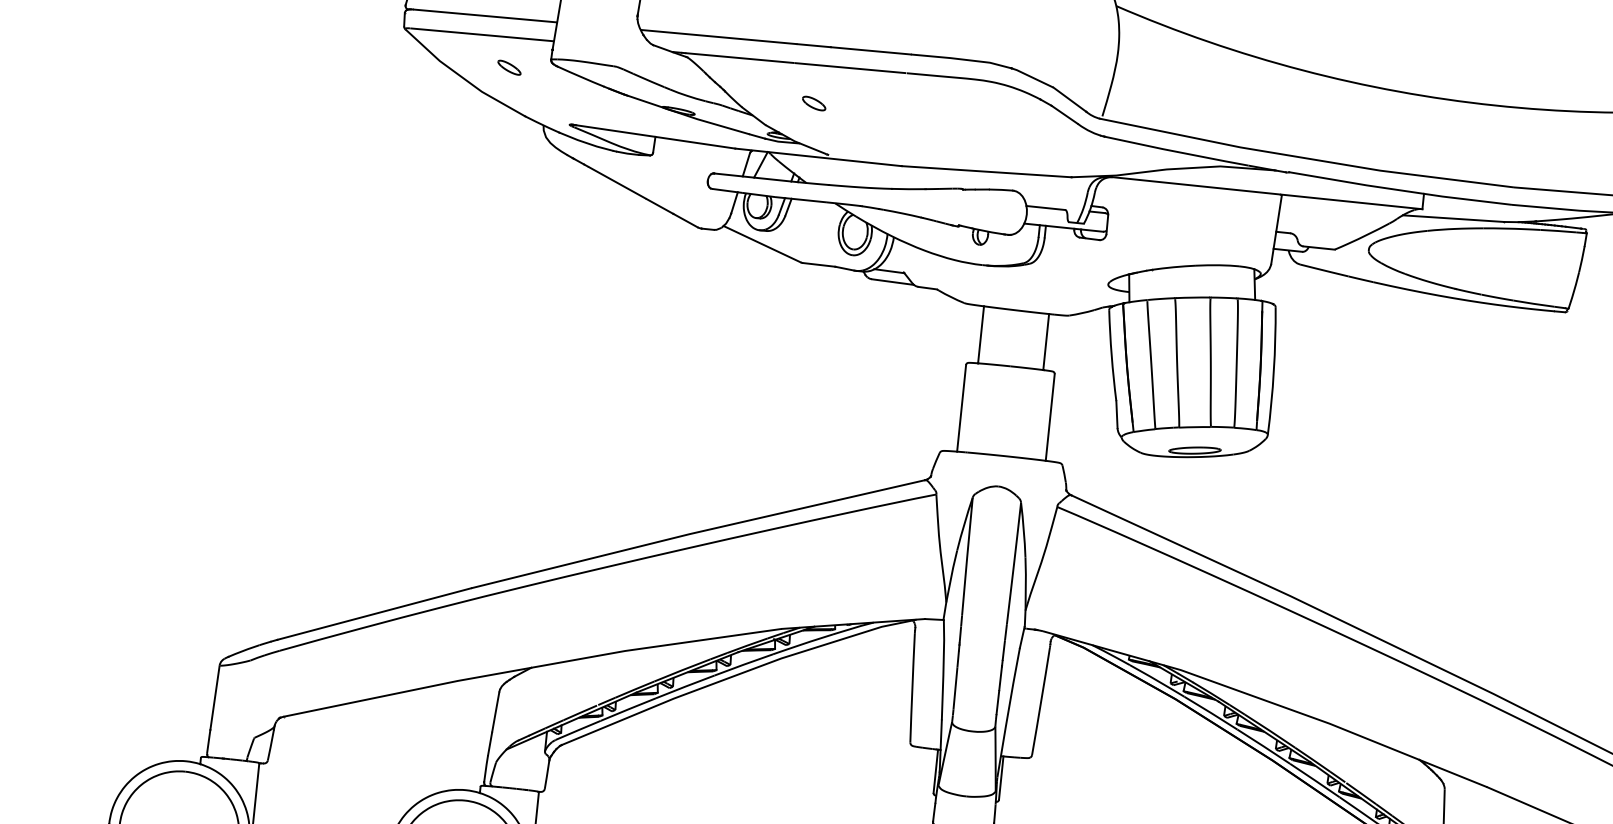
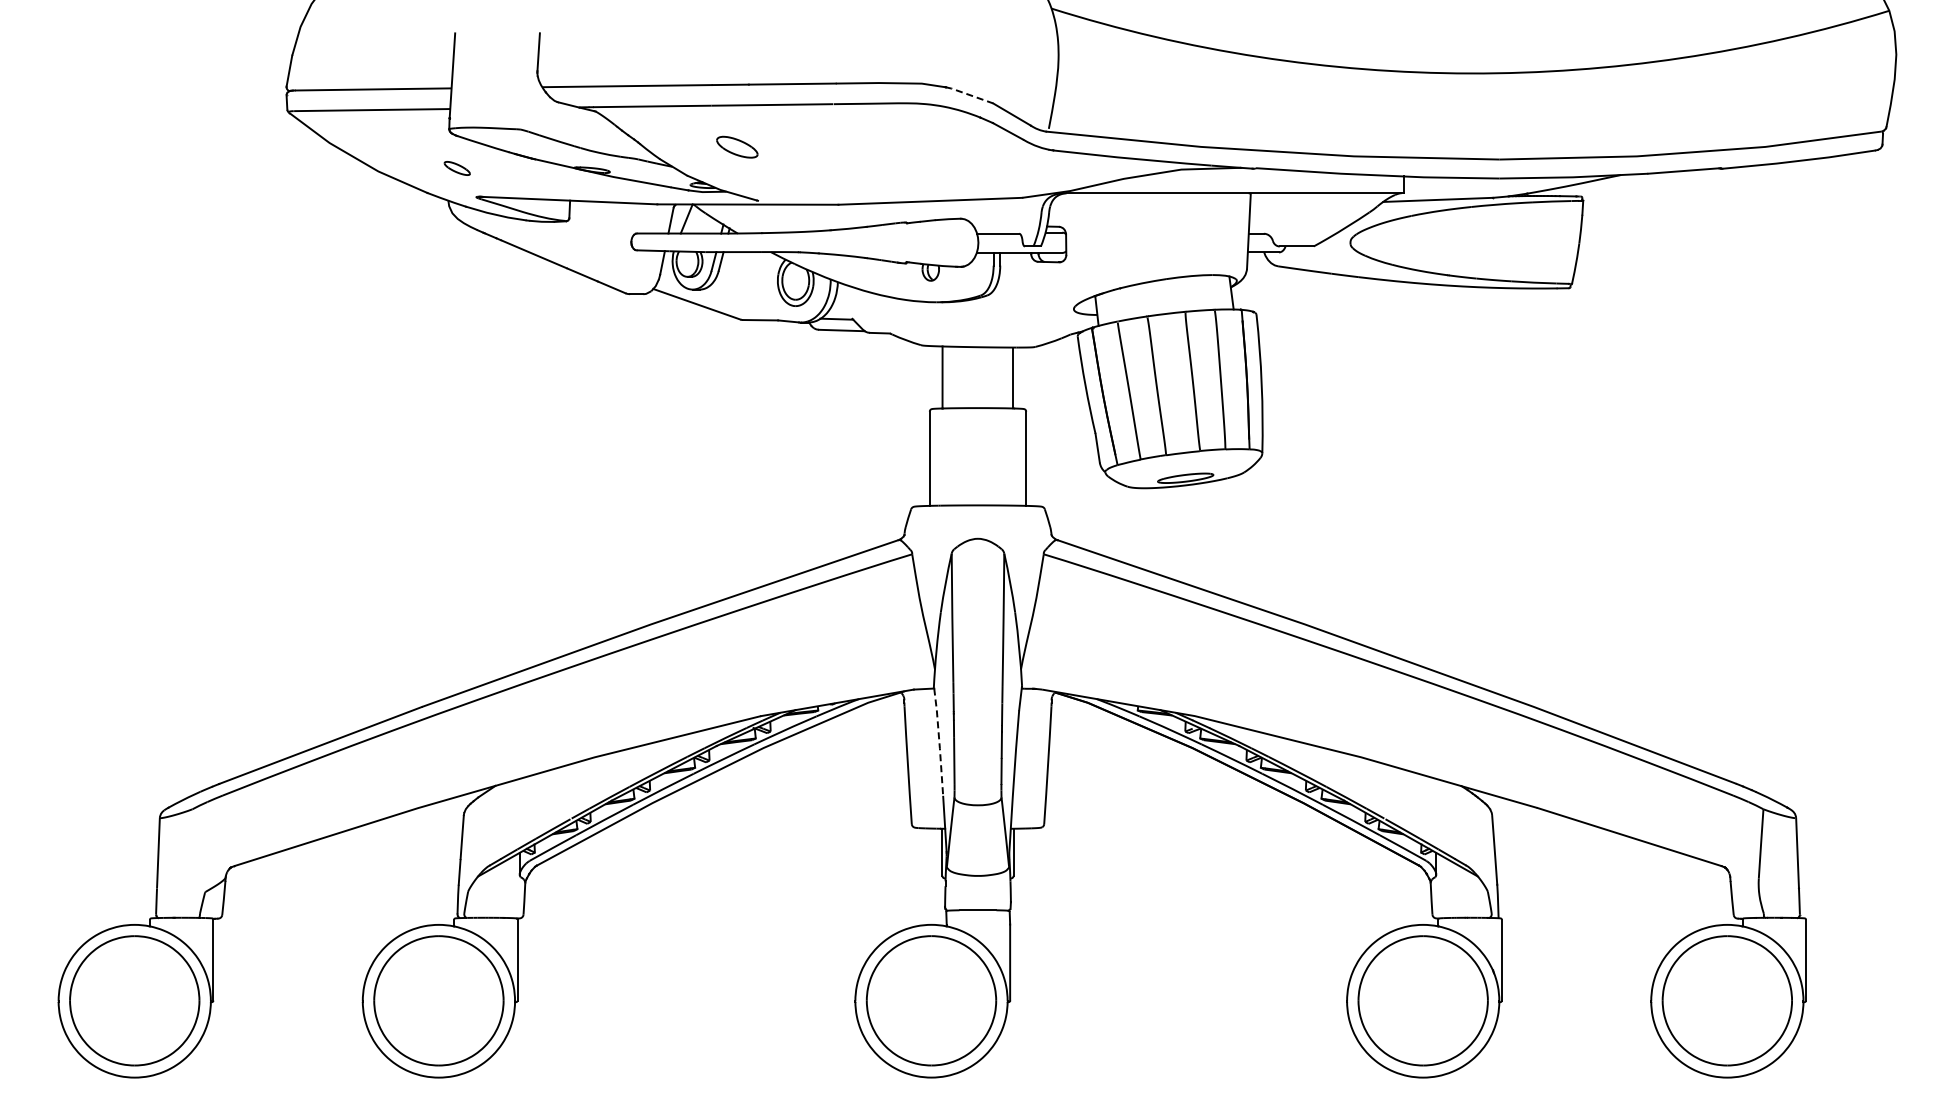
part: (508, 67) -> (456, 168), moved
line: (1031, 77) -> (968, 94), solid -> dashed
part: (813, 102) -> (736, 146), size x1.6
line: (943, 670) -> (939, 742), solid -> dashed

